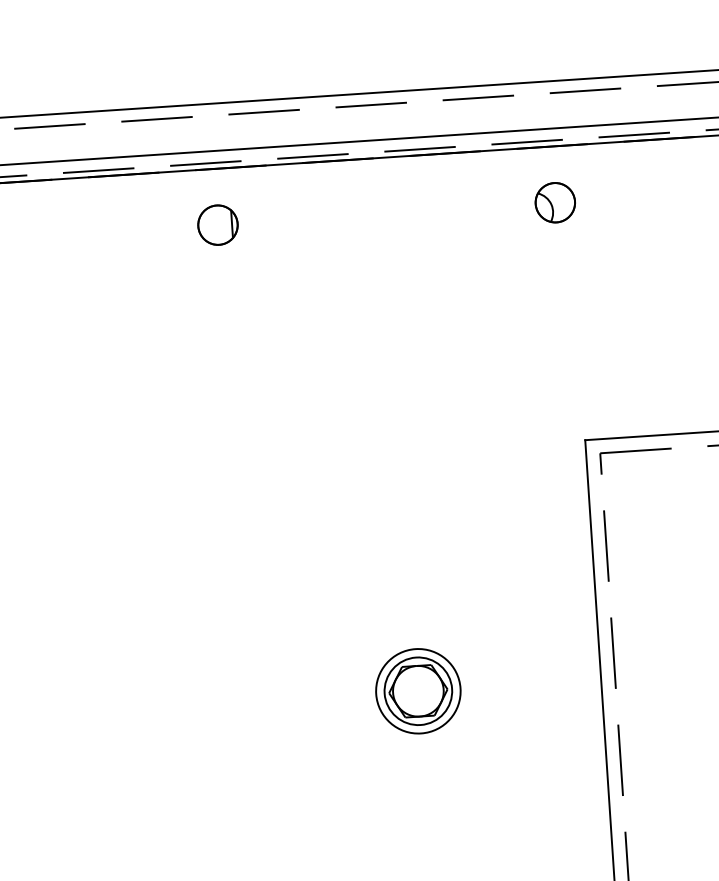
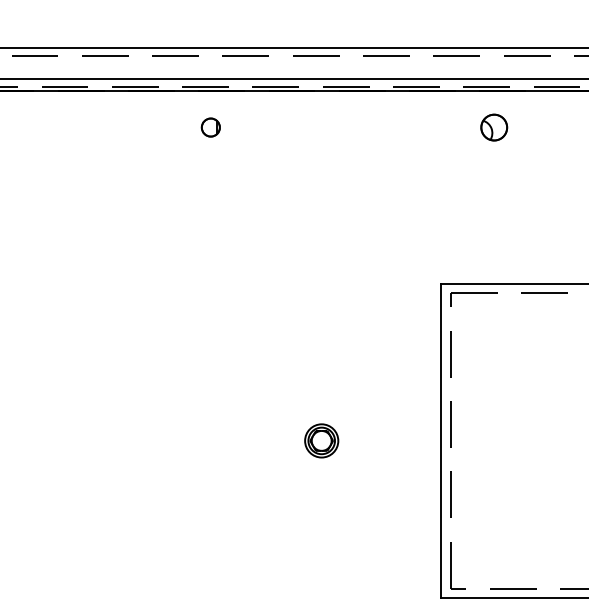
part: (555, 202) -> (494, 127), moved
part: (217, 225) -> (210, 127), size x0.7
part: (418, 690) -> (321, 440), size x0.6

